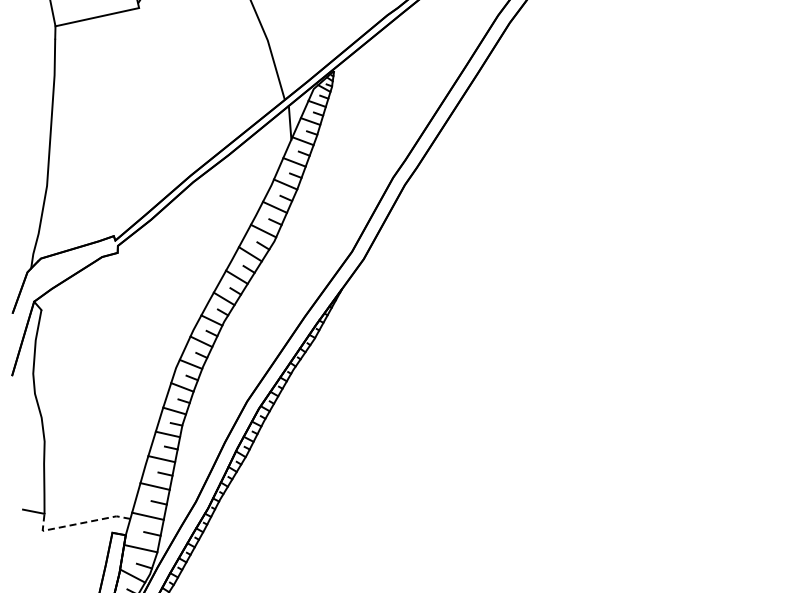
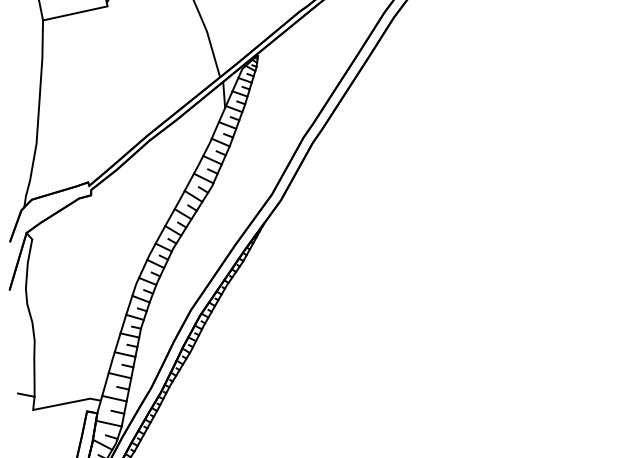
line: (77, 524) -> (60, 404), dashed -> solid

